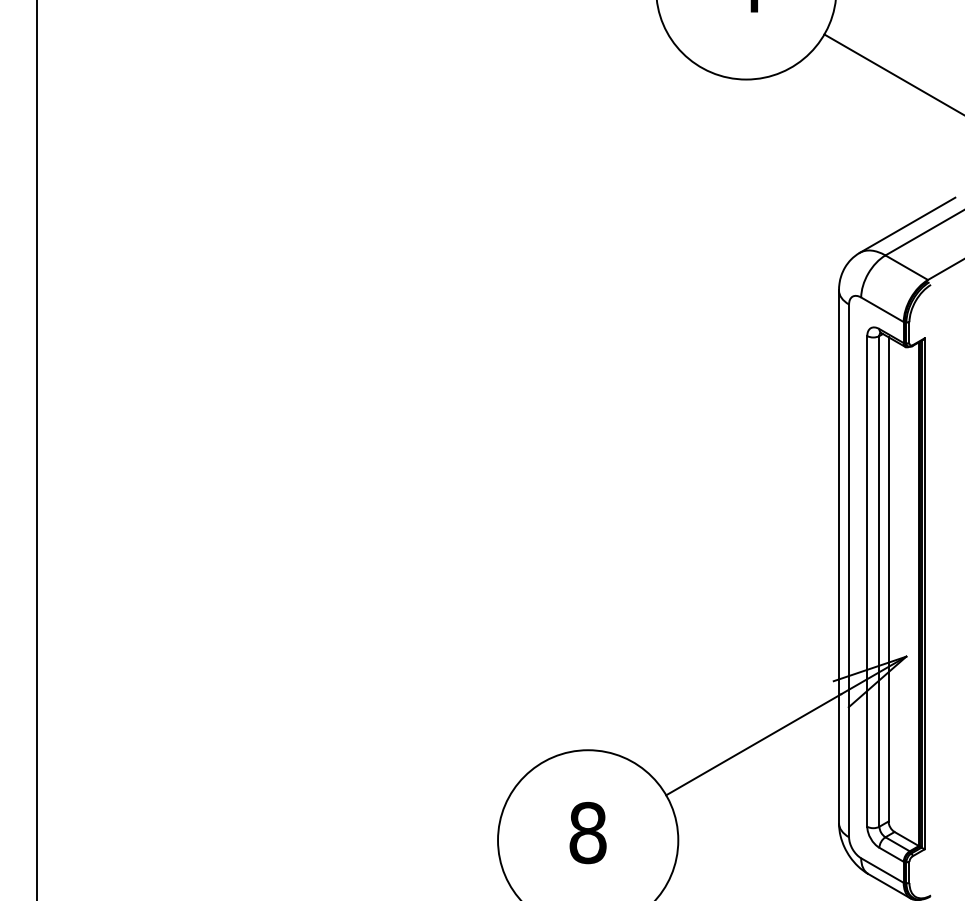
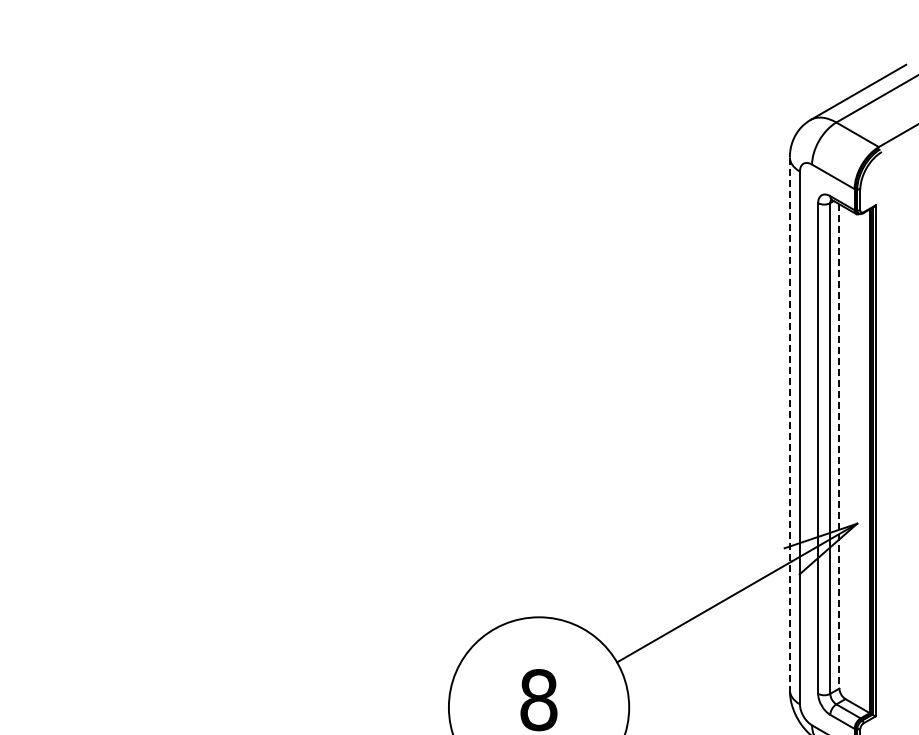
line: (839, 557) -> (790, 424), solid -> dashed
line: (888, 579) -> (839, 446), solid -> dashed

